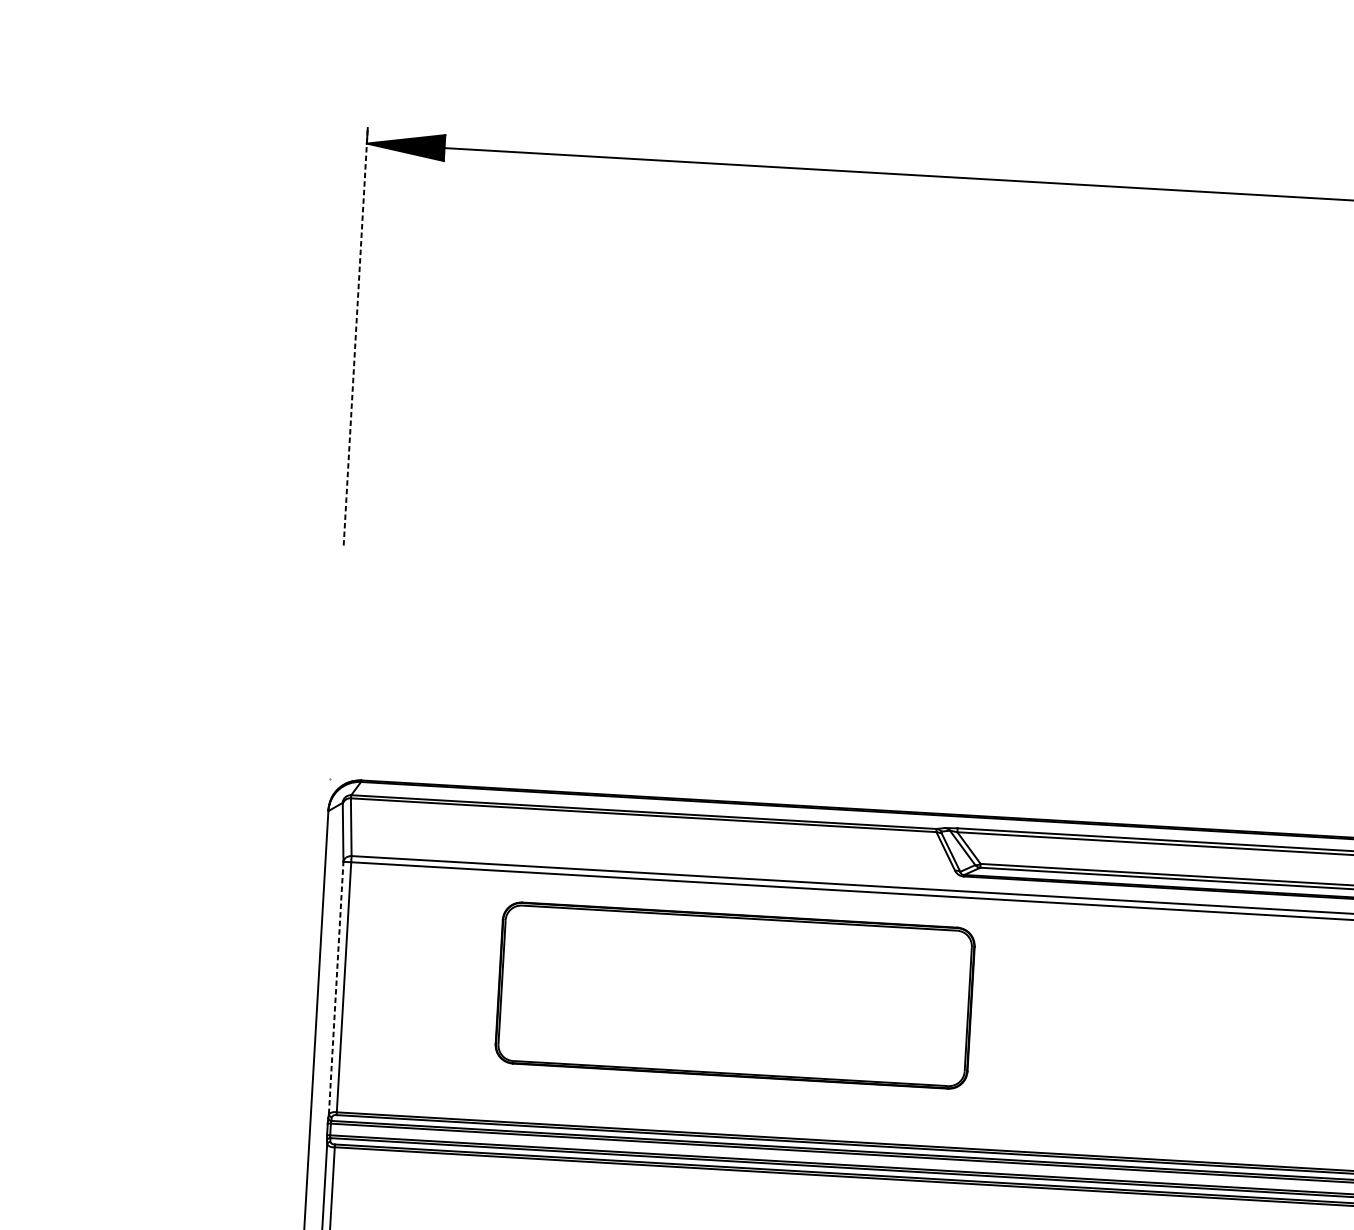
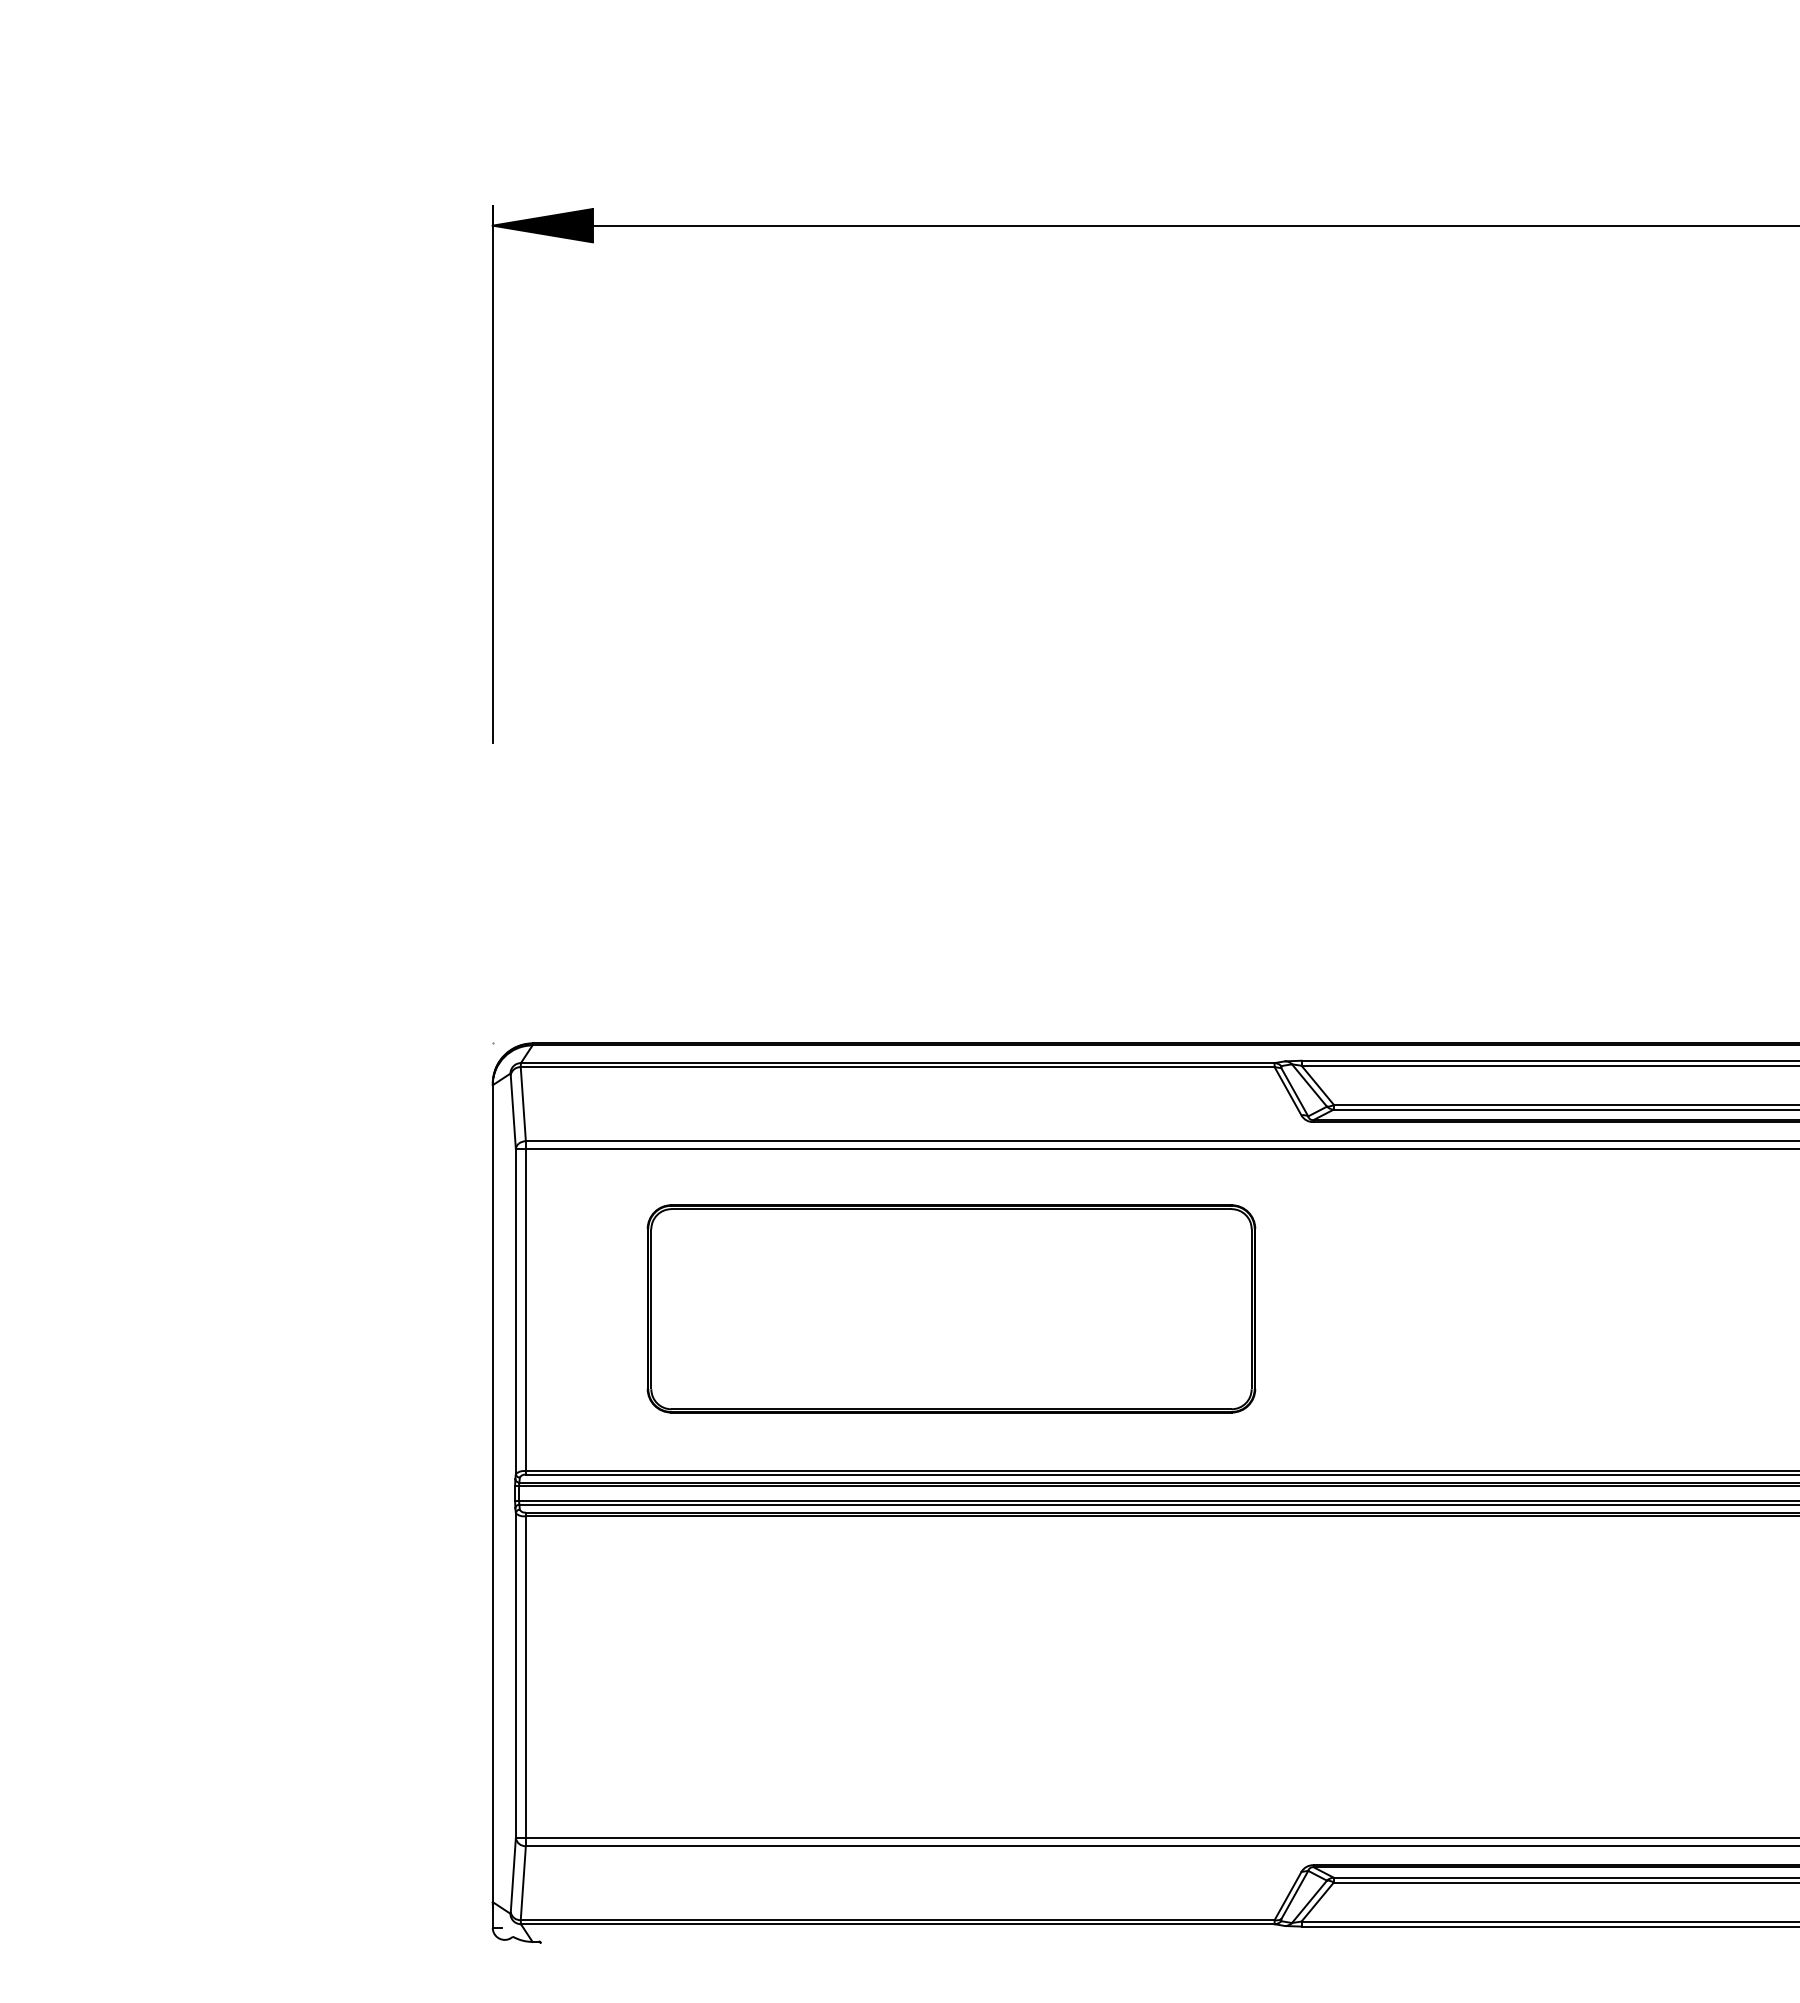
line: (355, 336) -> (492, 474), dashed -> solid
line: (335, 987) -> (515, 1311), dashed -> solid
part: (735, 995) -> (951, 1308), moved

